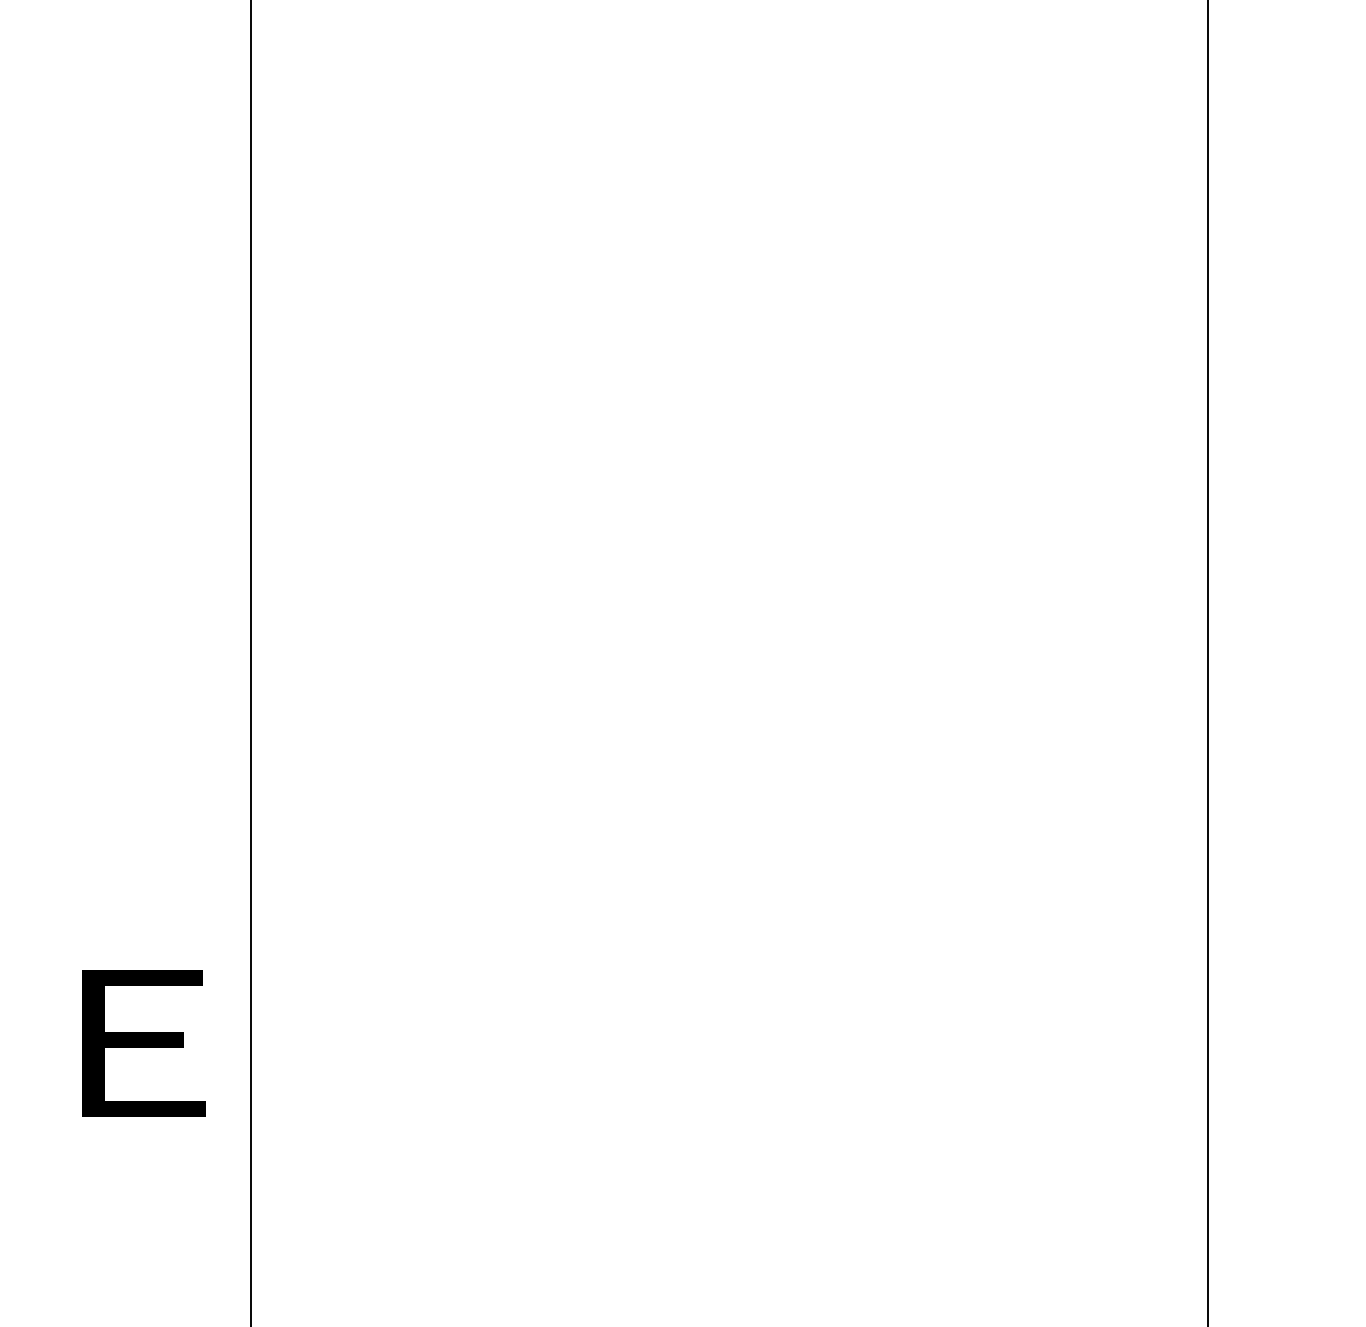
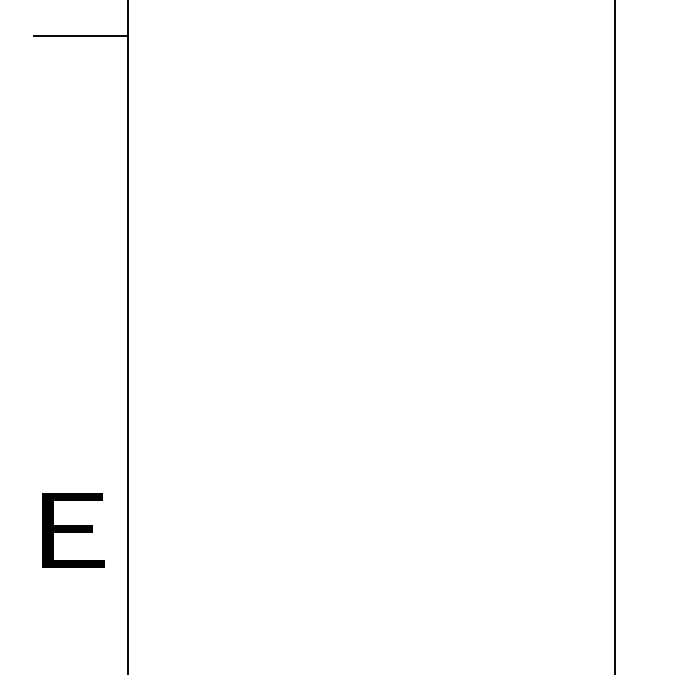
line: (158, 71) -> (80, 36), added

